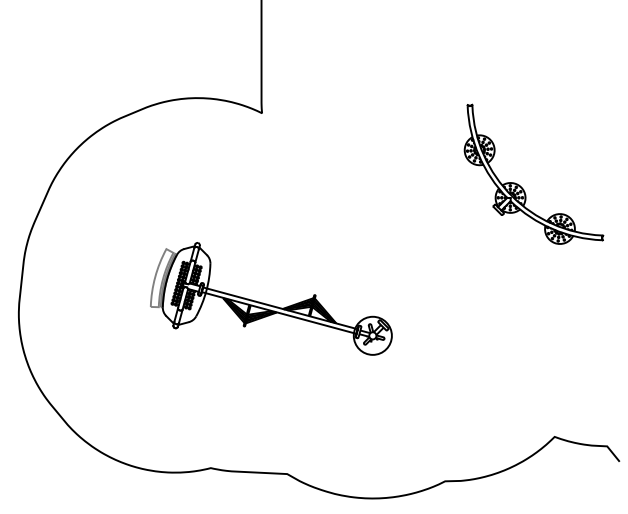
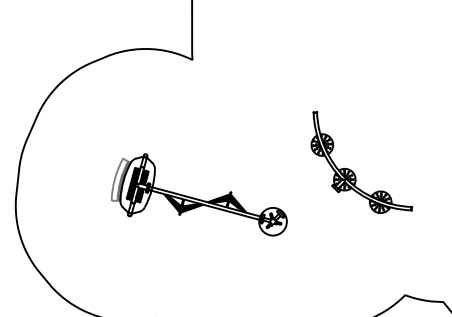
part: (520, 185) -> (352, 170), moved

